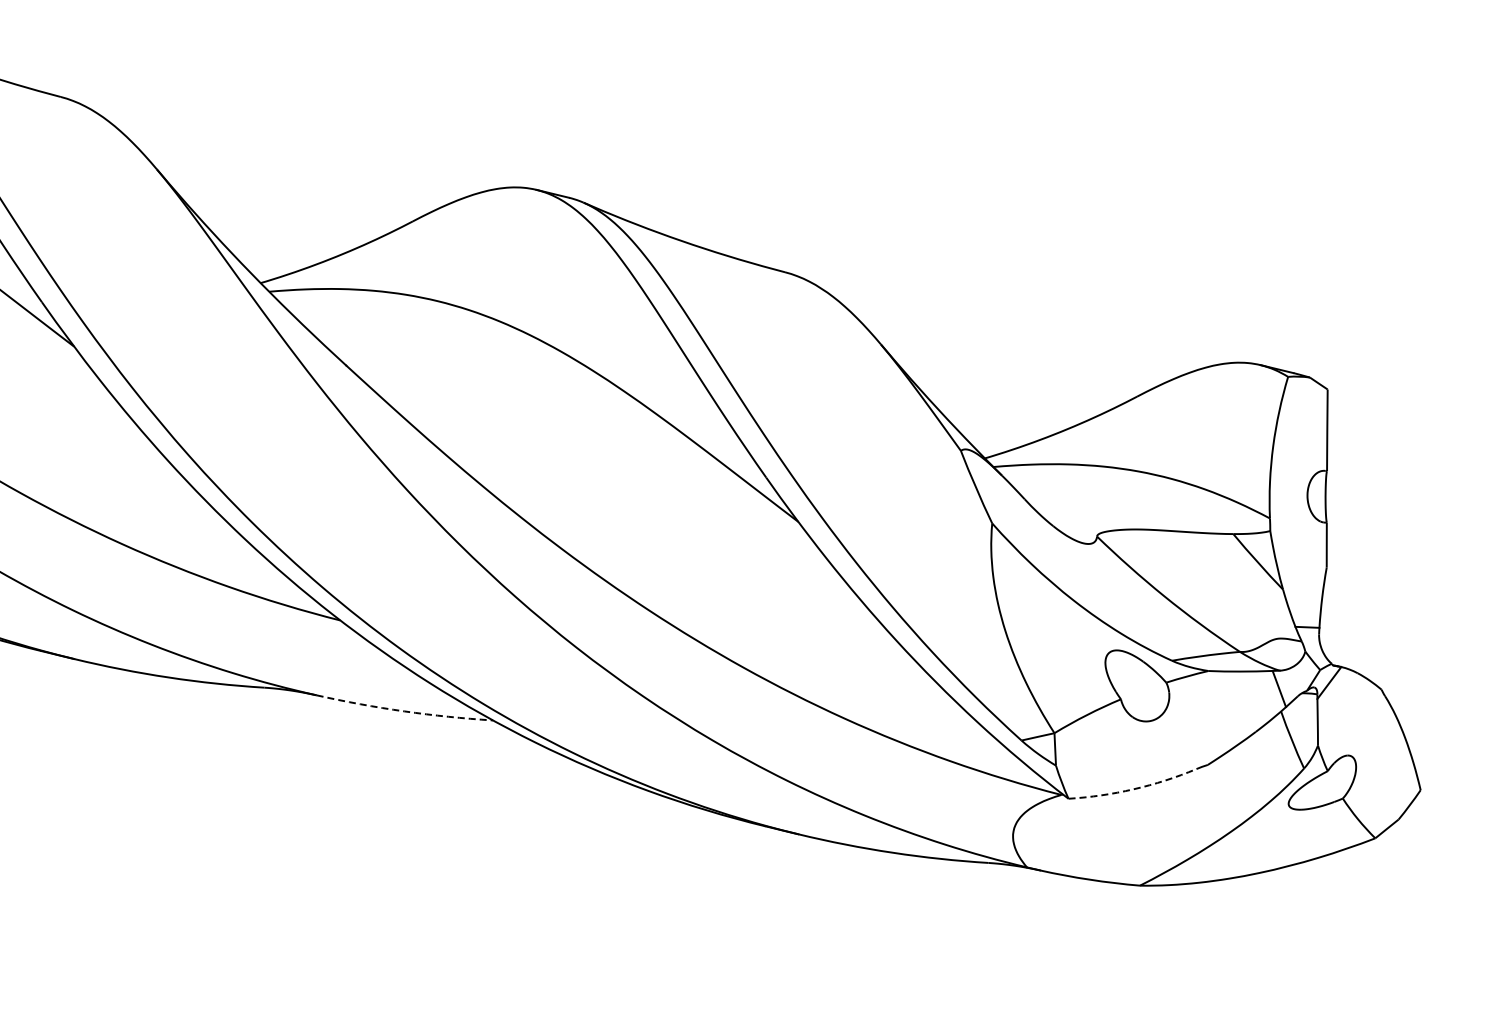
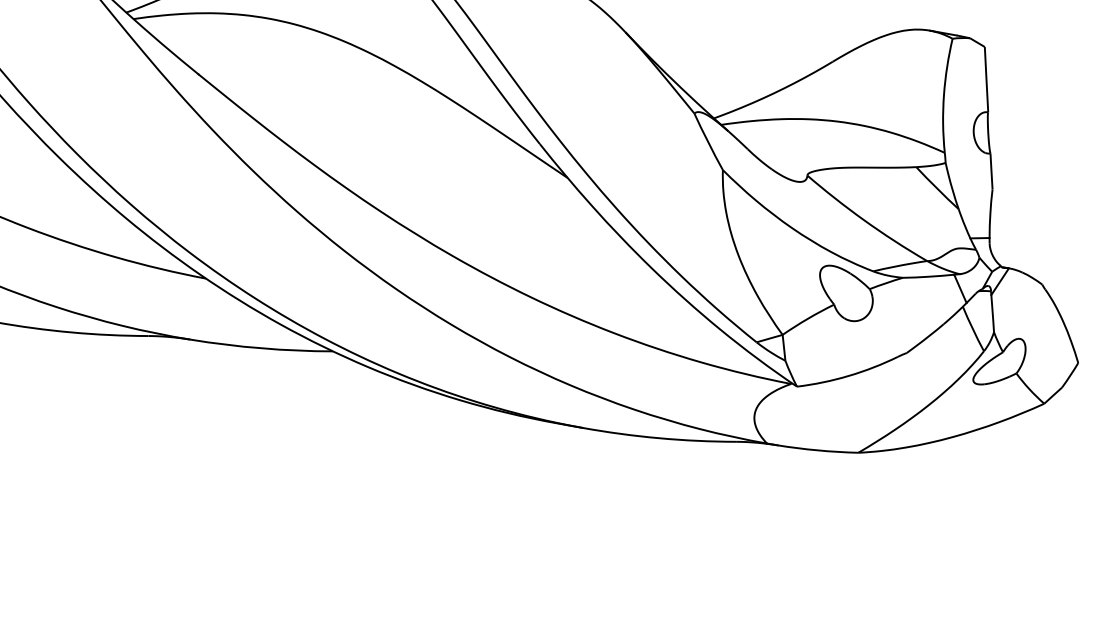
arc: (404, 711) -> (261, 348), dashed -> solid
arc: (1133, 789) -> (848, 376), dashed -> solid

